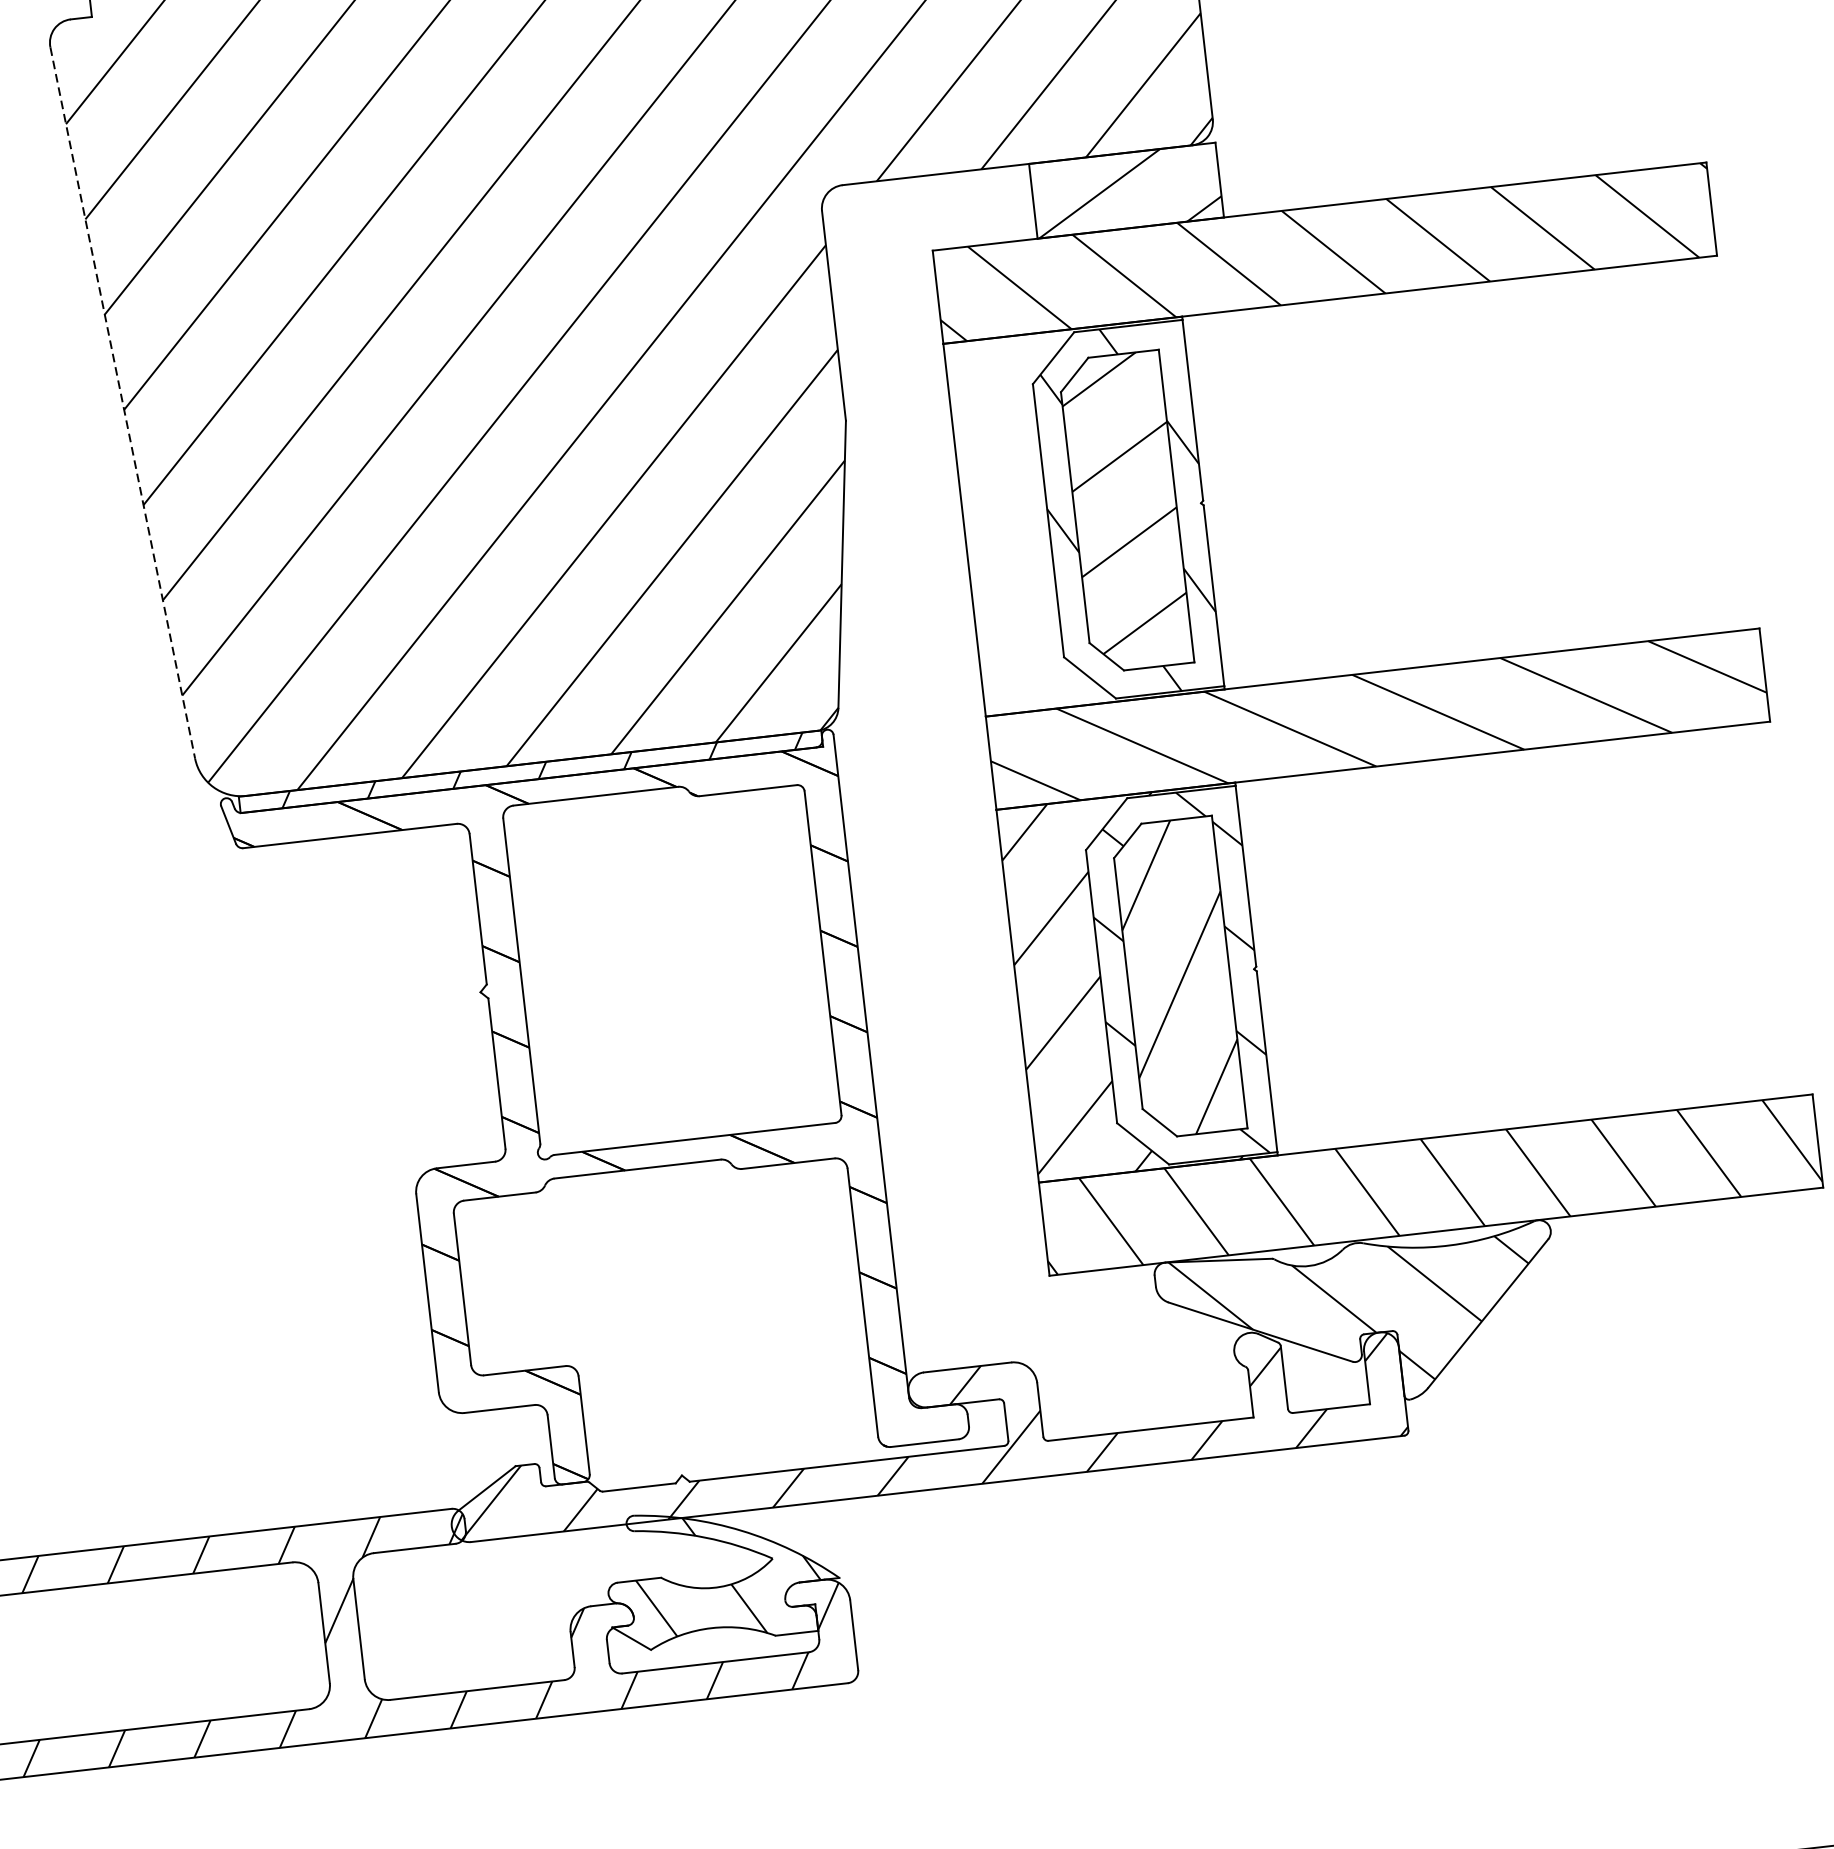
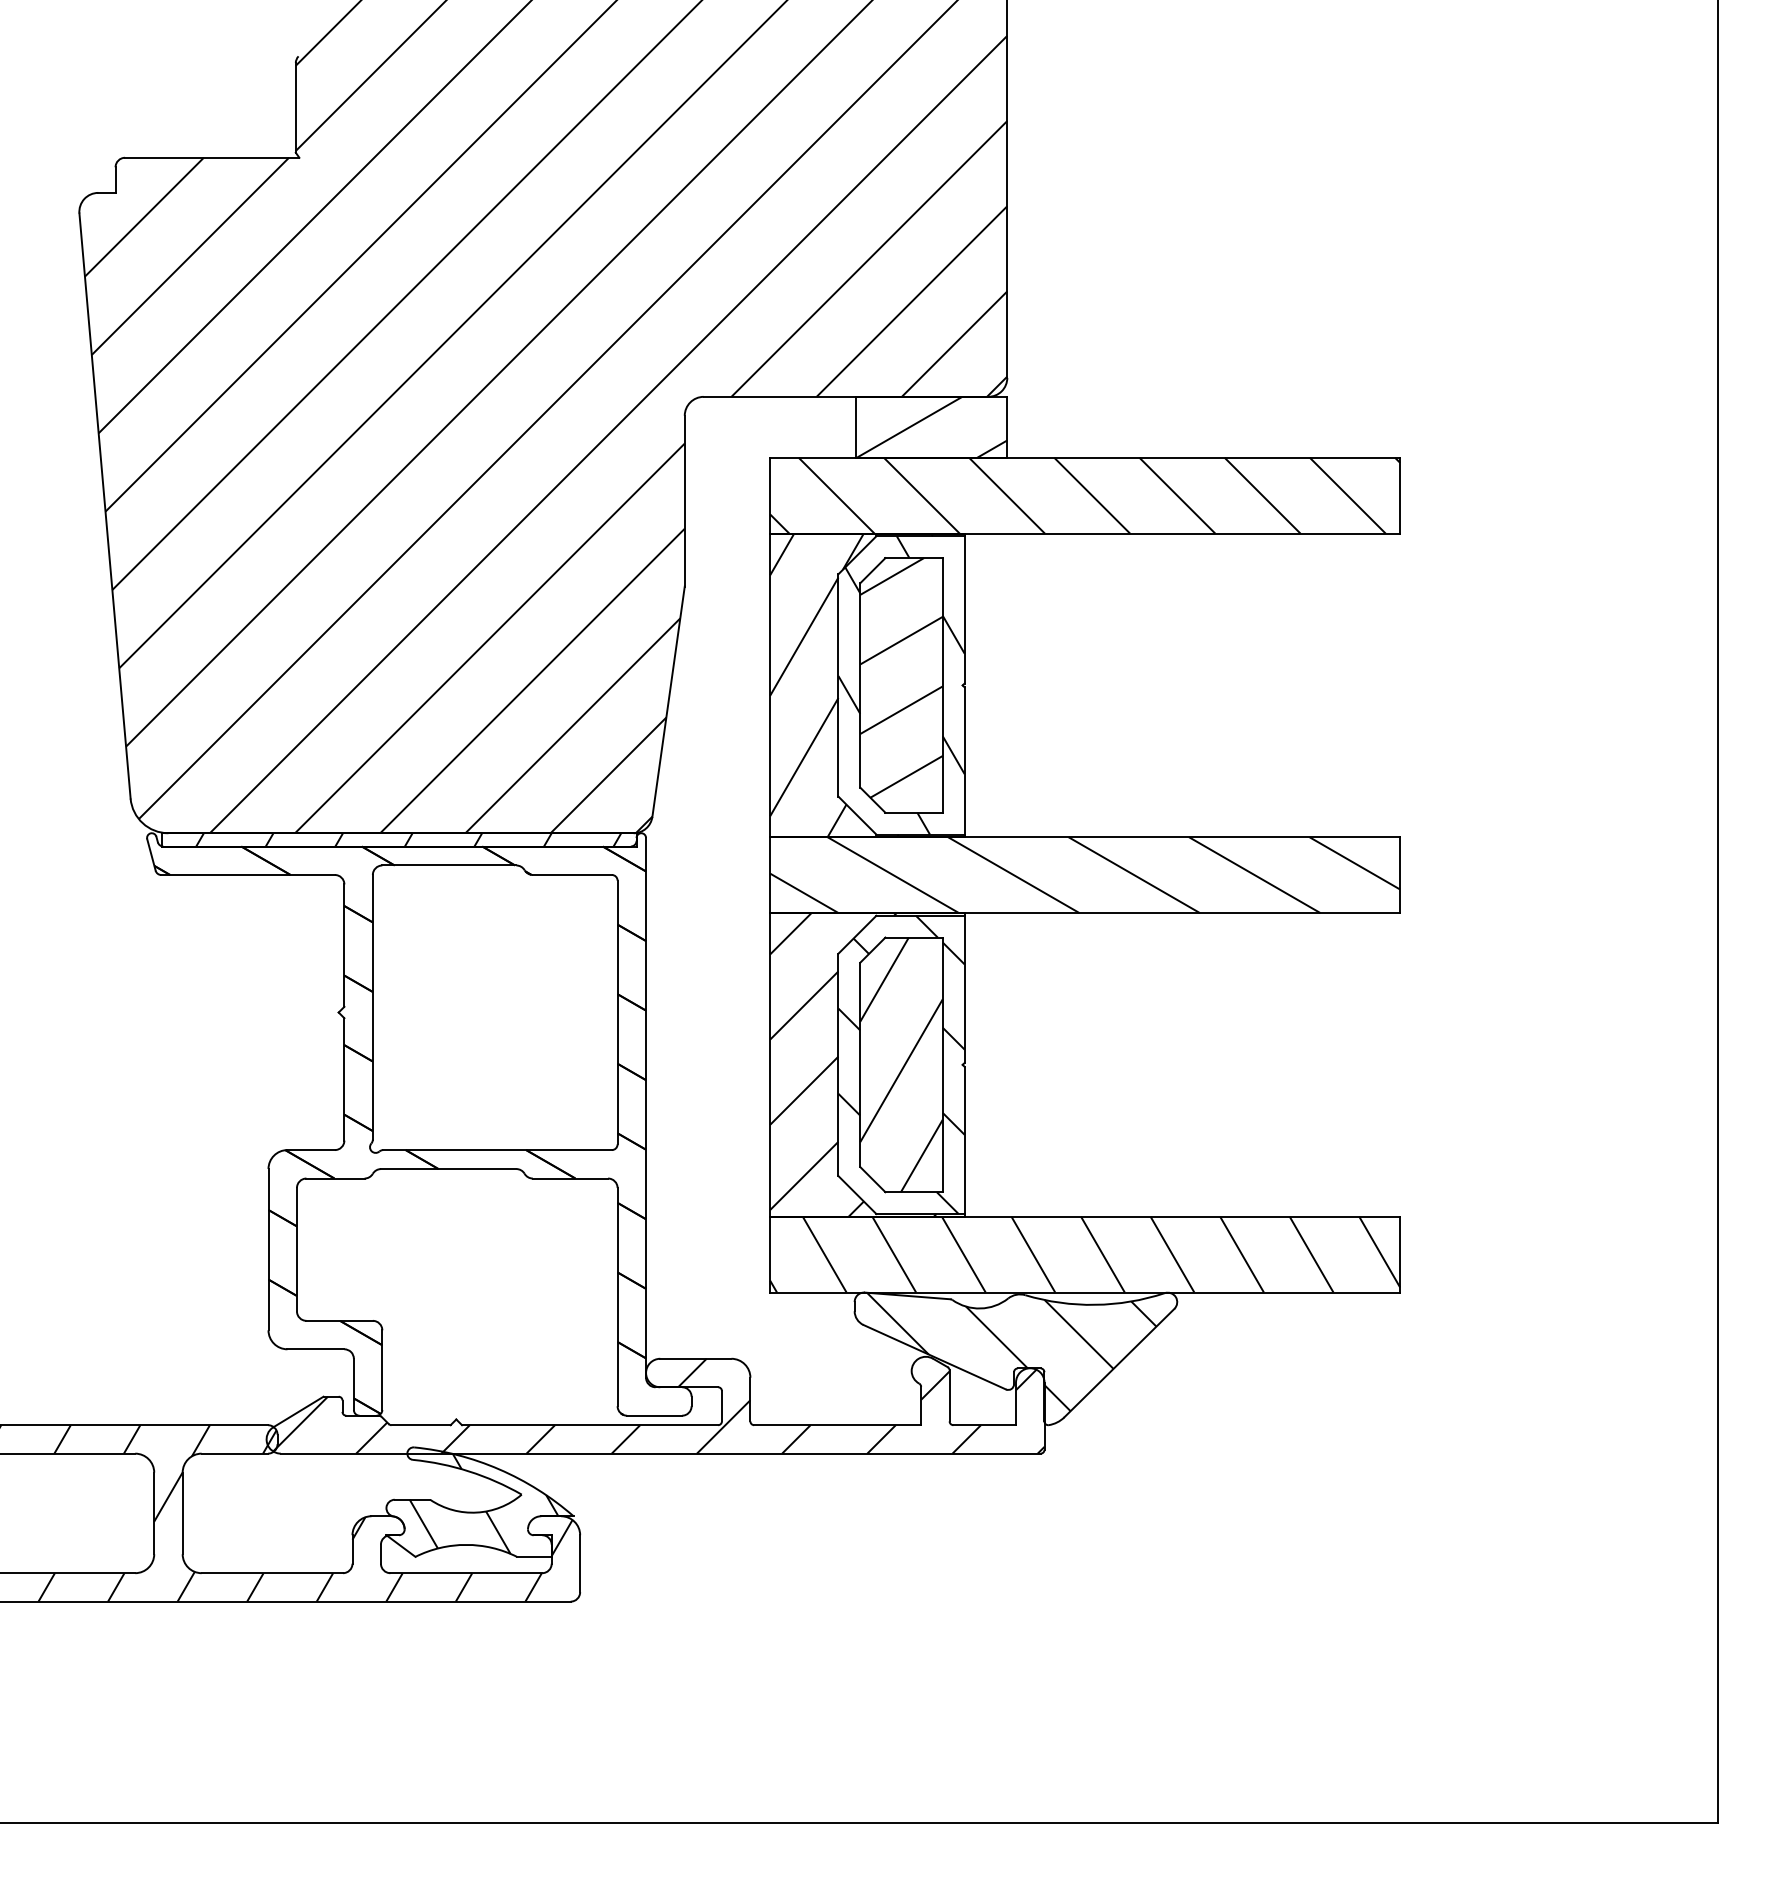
line: (123, 403) -> (105, 506), dashed -> solid
hatch: (1064, 518) -> (851, 685), added

